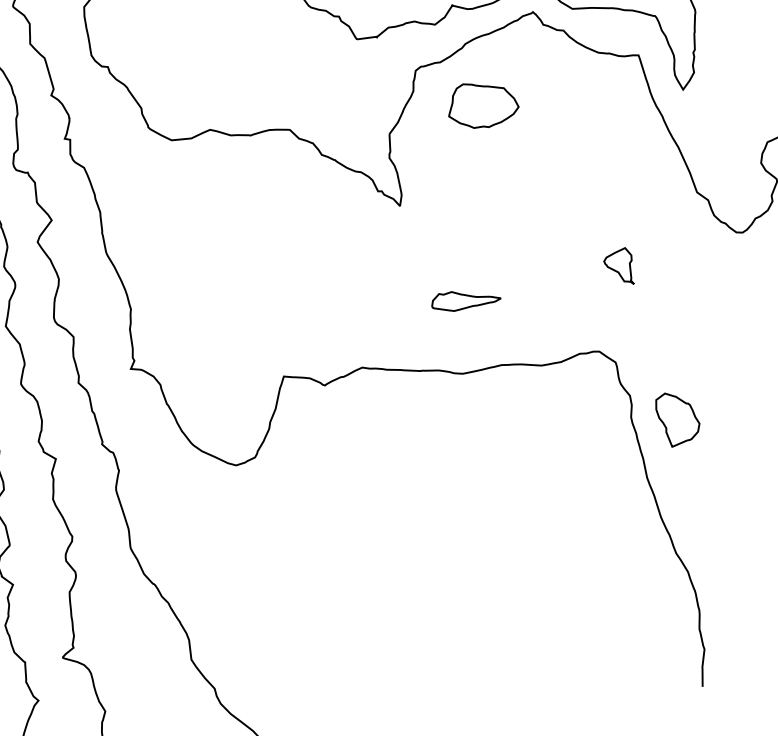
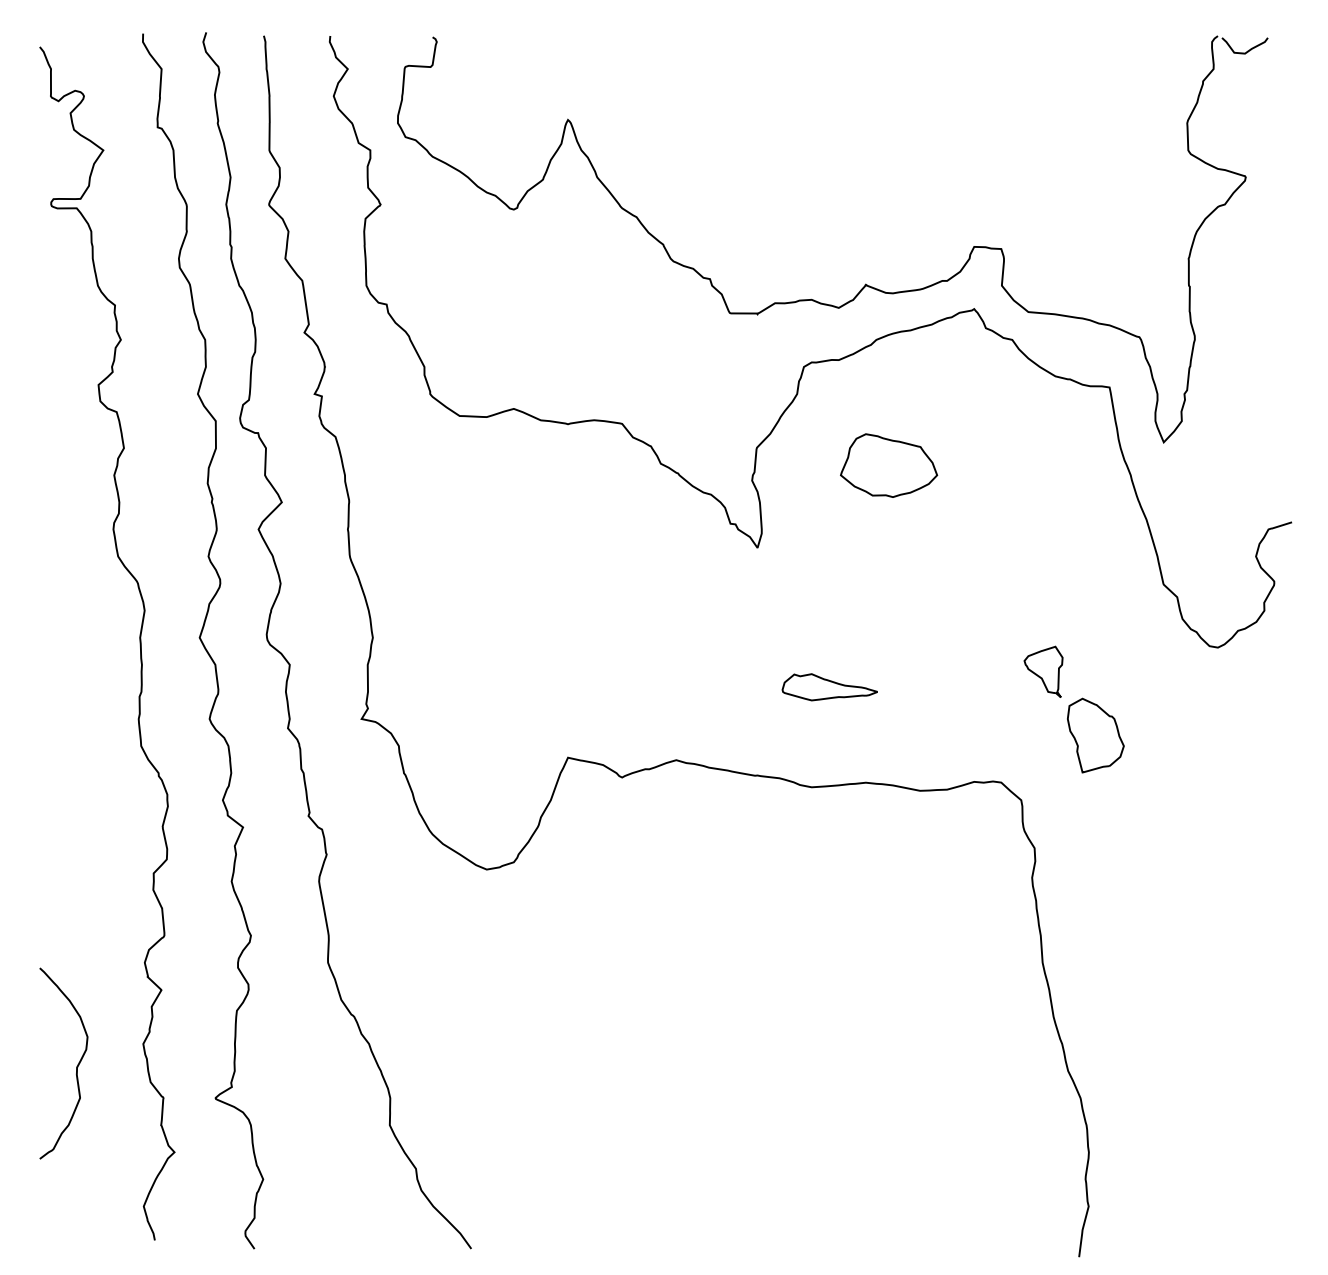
part: (483, 104) -> (889, 465), moved
part: (677, 418) -> (1095, 735), moved

